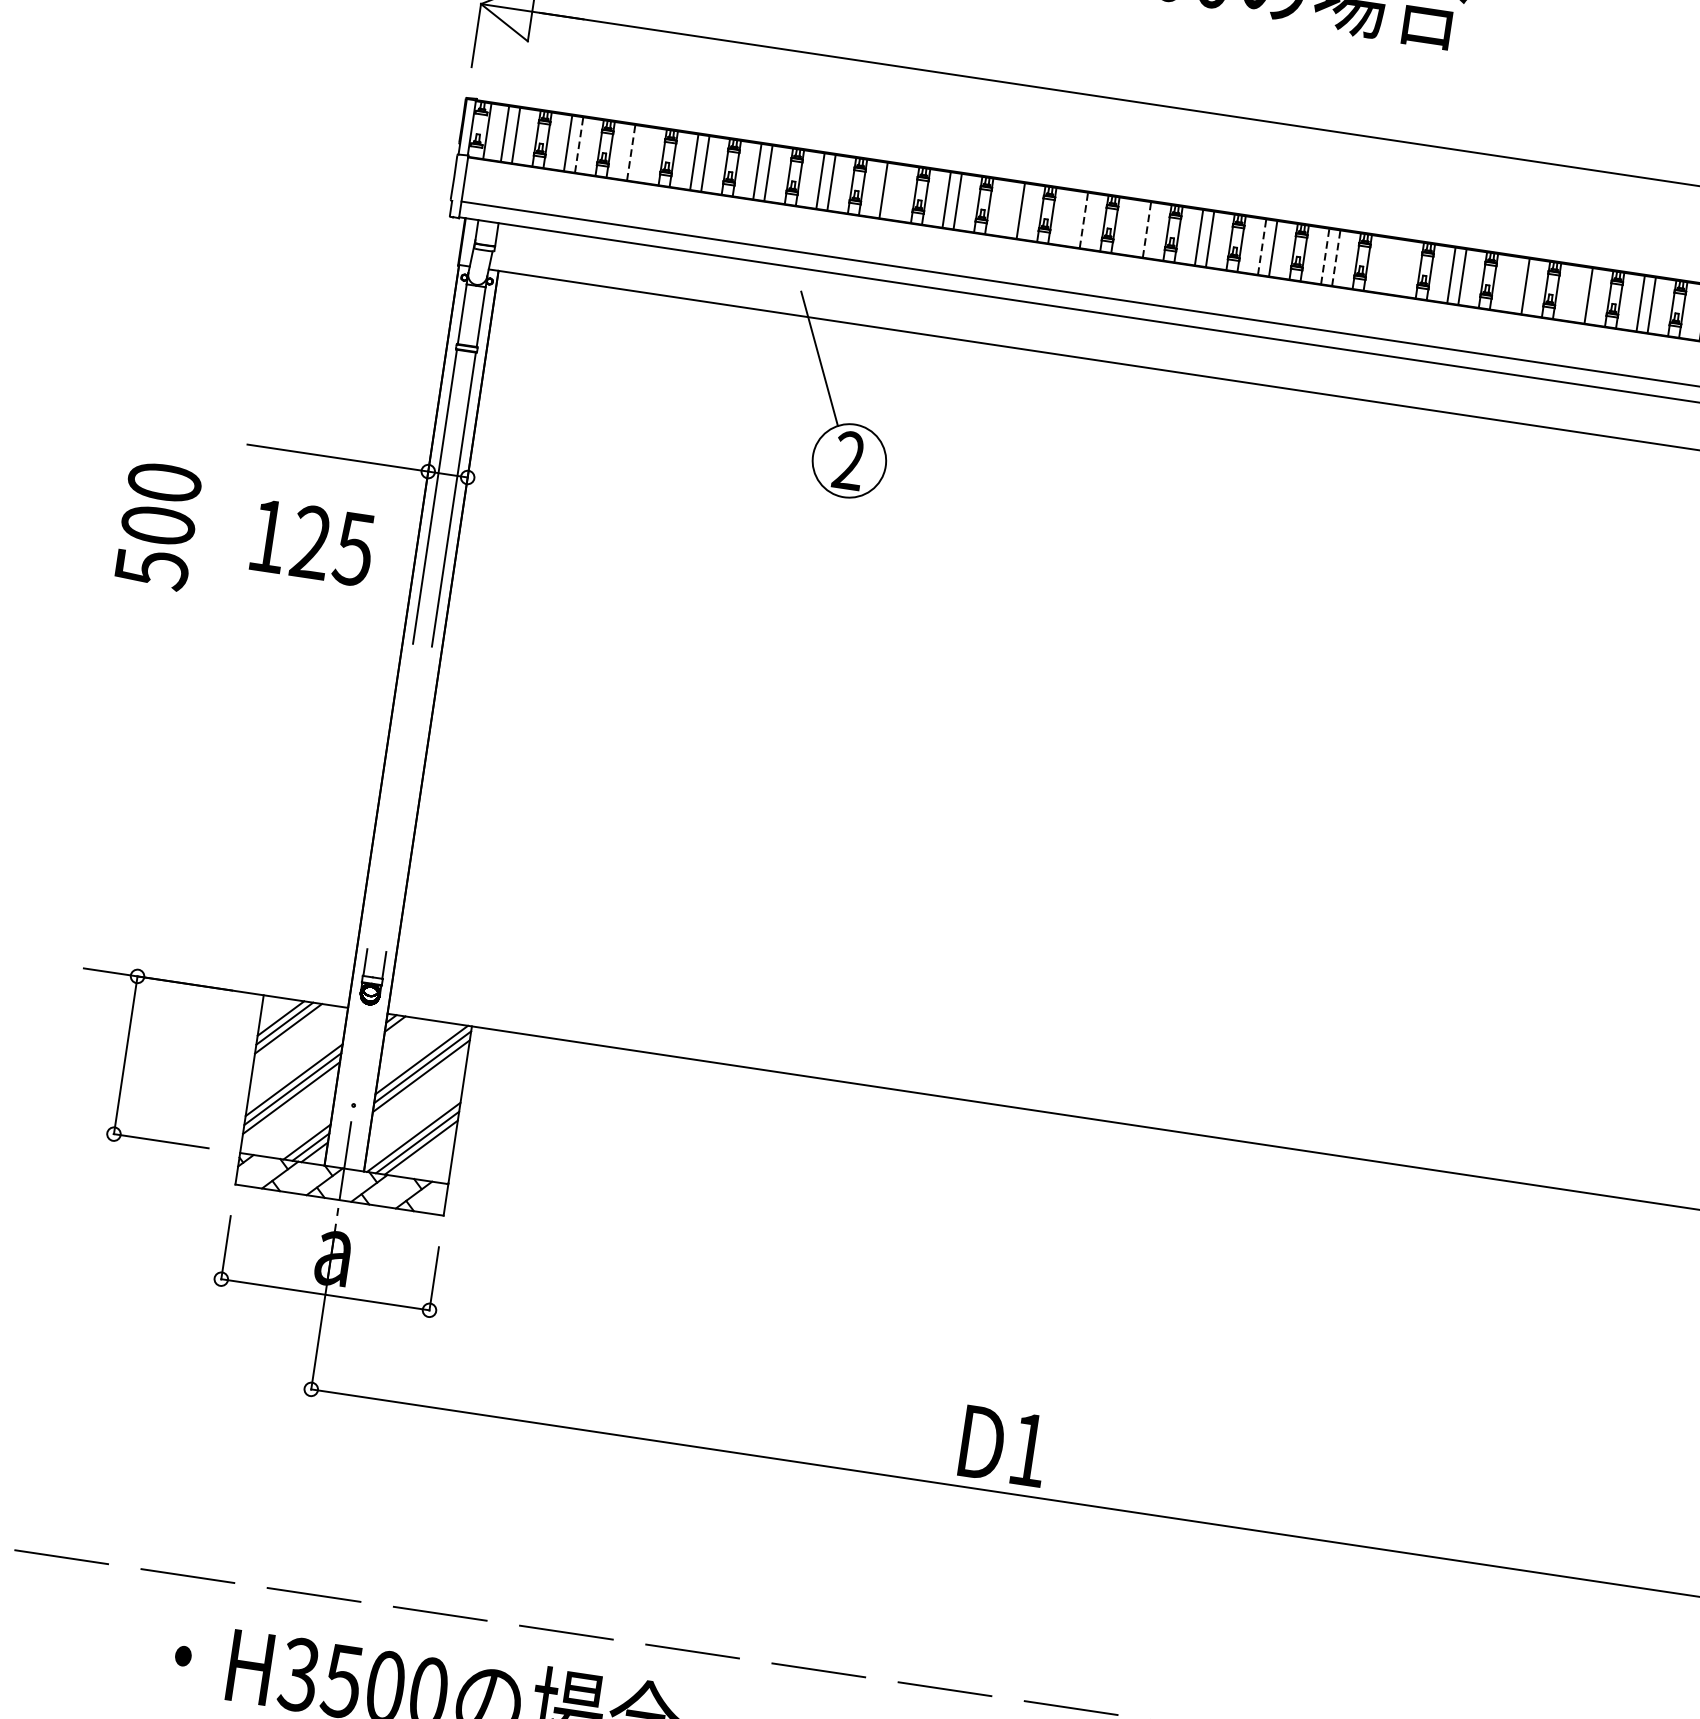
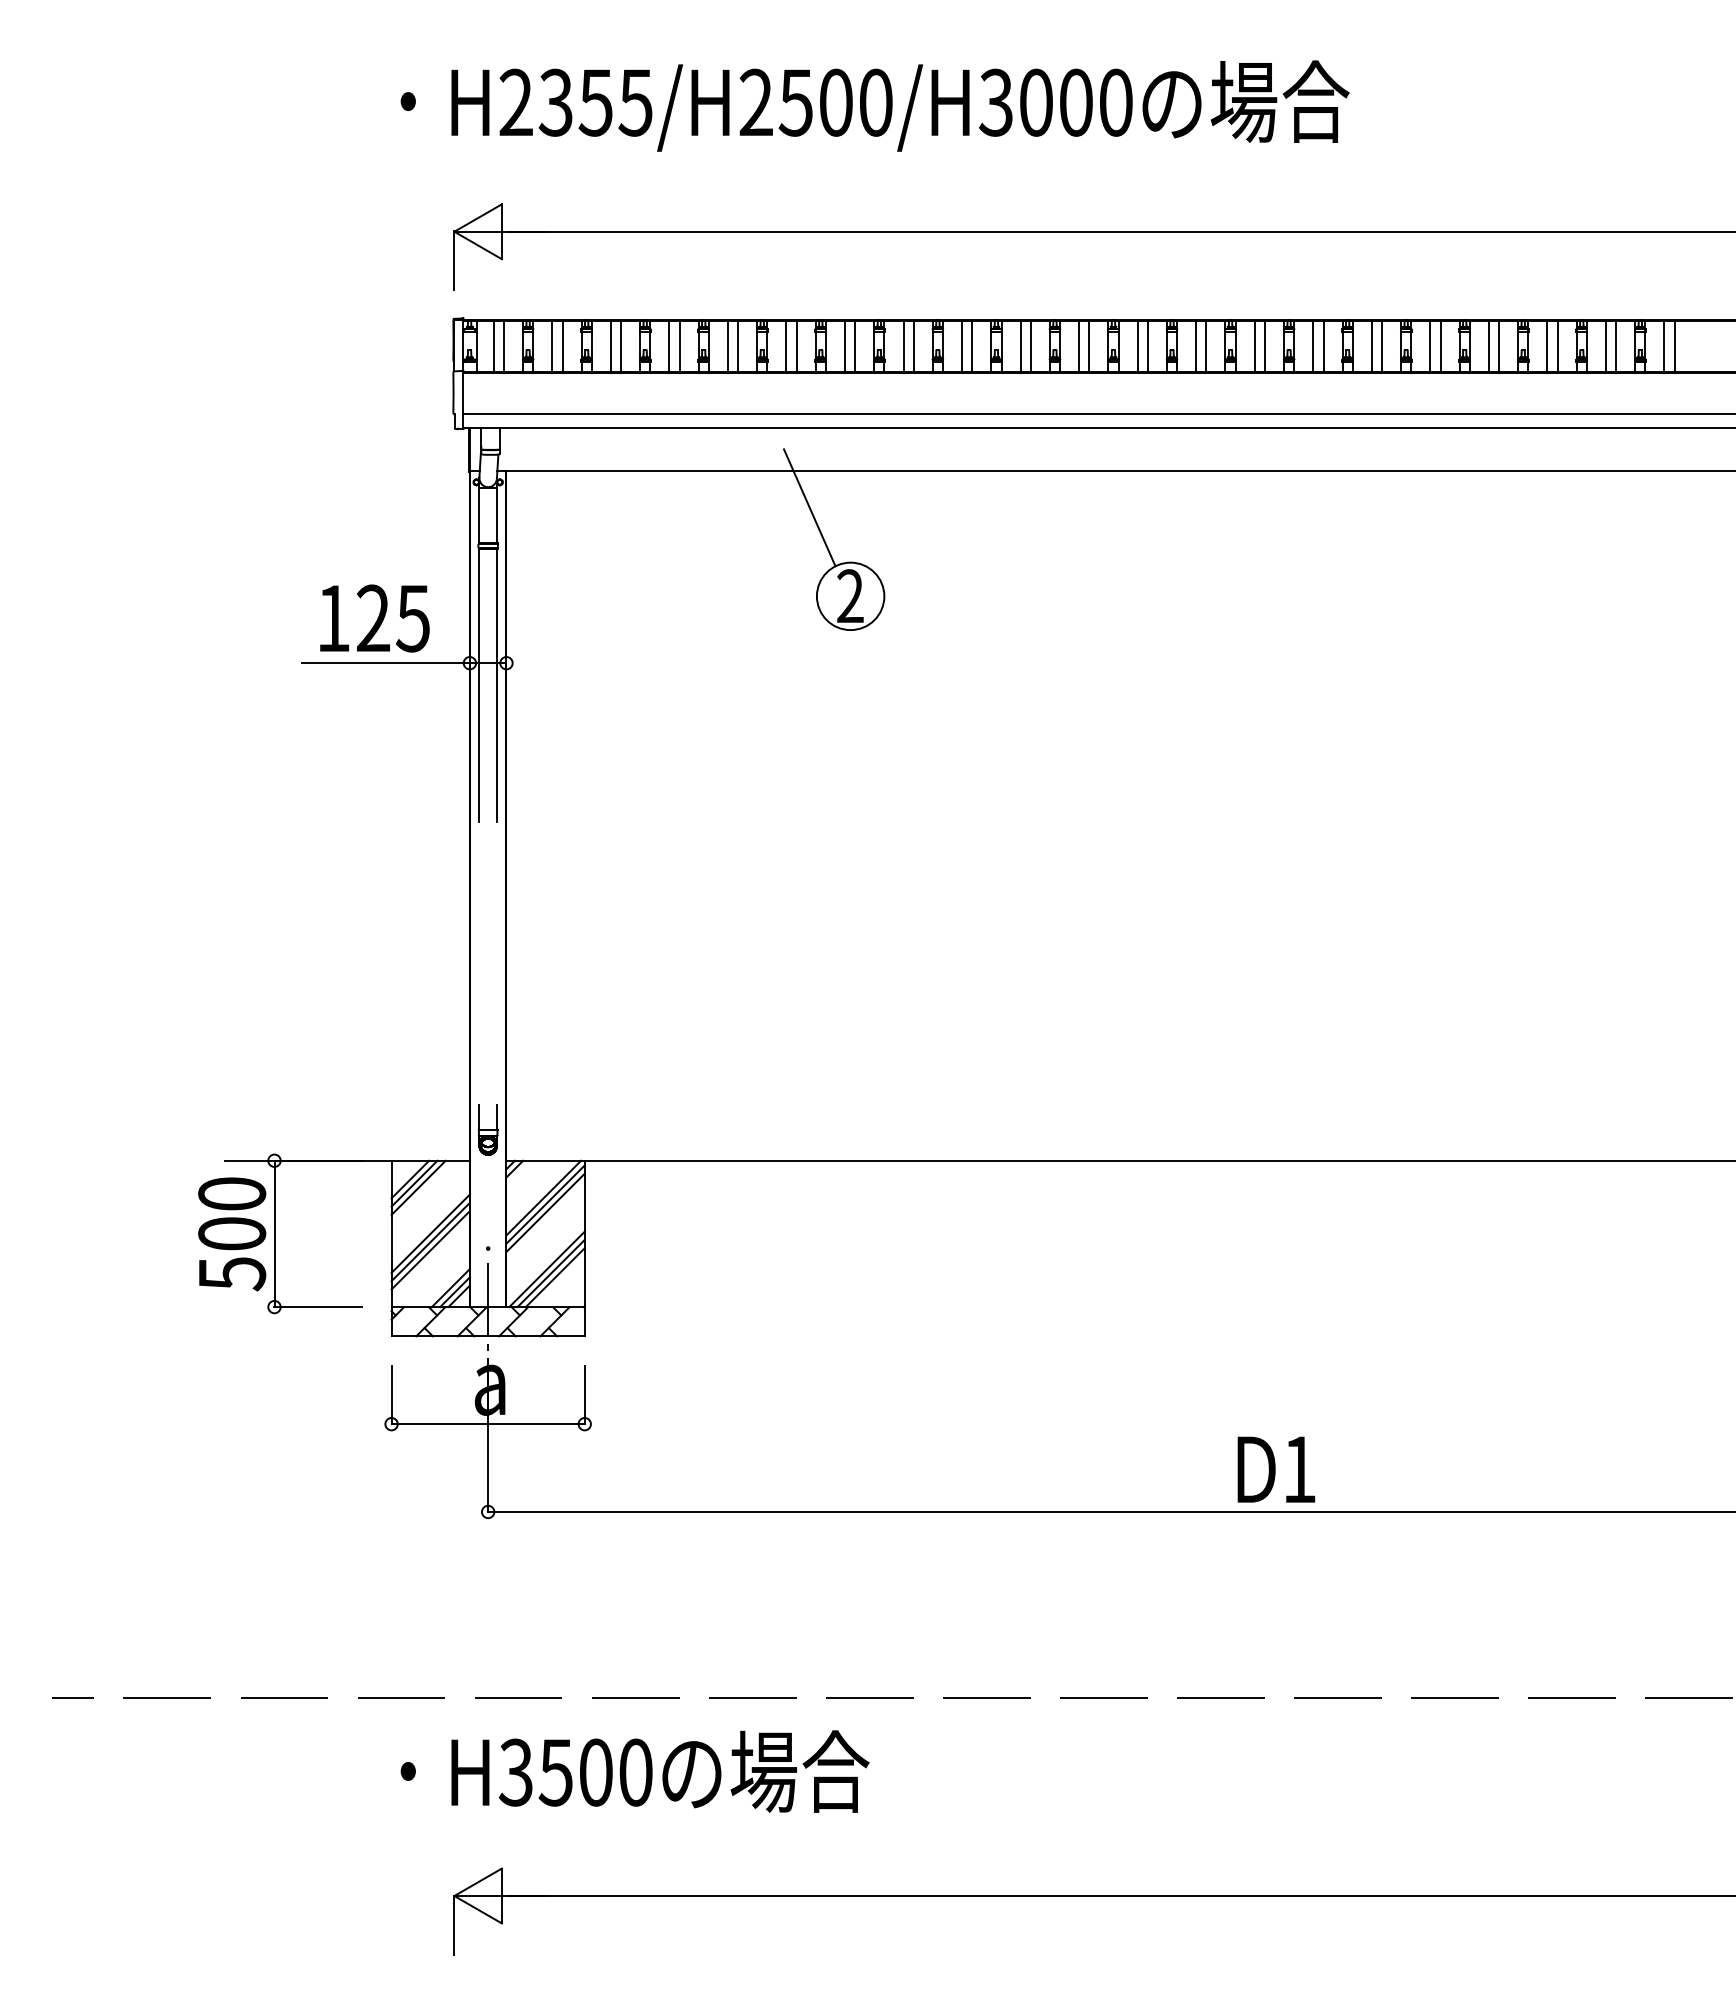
line: (579, 145) -> (562, 346), dashed -> solid
line: (630, 152) -> (610, 346), dashed -> solid
line: (642, 154) -> (621, 346), added
line: (894, 192) -> (855, 346), added
line: (1010, 209) -> (962, 346), added
line: (1072, 218) -> (1020, 346), added
line: (1083, 220) -> (1030, 346), dashed -> solid
line: (1136, 228) -> (1079, 346), added
line: (1147, 230) -> (1089, 346), dashed -> solid
line: (1262, 247) -> (1196, 346), dashed -> solid
line: (1324, 256) -> (1254, 346), dashed -> solid
line: (1335, 258) -> (1264, 346), dashed -> solid
line: (1388, 266) -> (1313, 346), added
line: (1399, 267) -> (1323, 346), added
line: (1514, 284) -> (1430, 346), added
line: (1577, 294) -> (1488, 346), added
text: (158, 526) -> (232, 1234), moved
text: (312, 542) -> (374, 618), moved
text: (1003, 1446) -> (1276, 1469), moved

